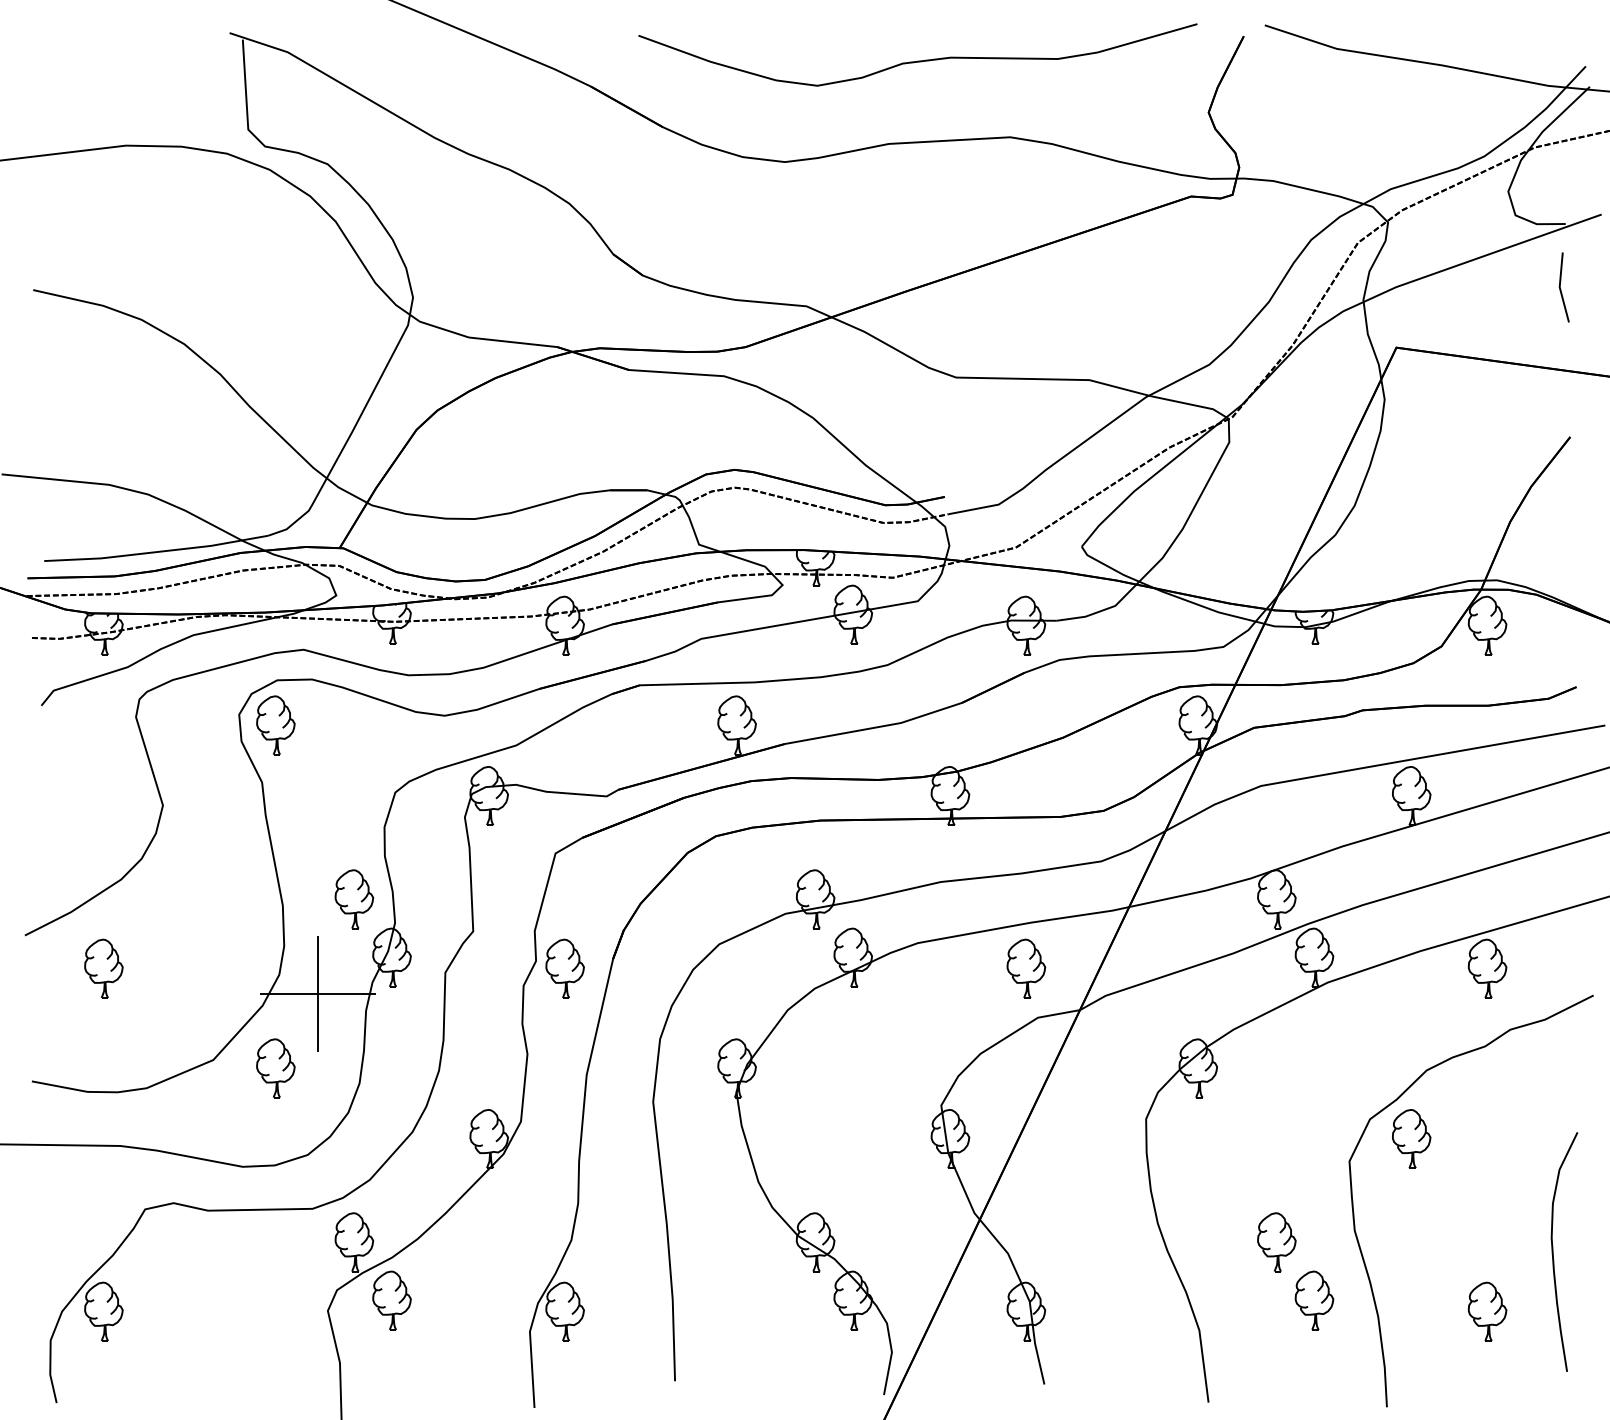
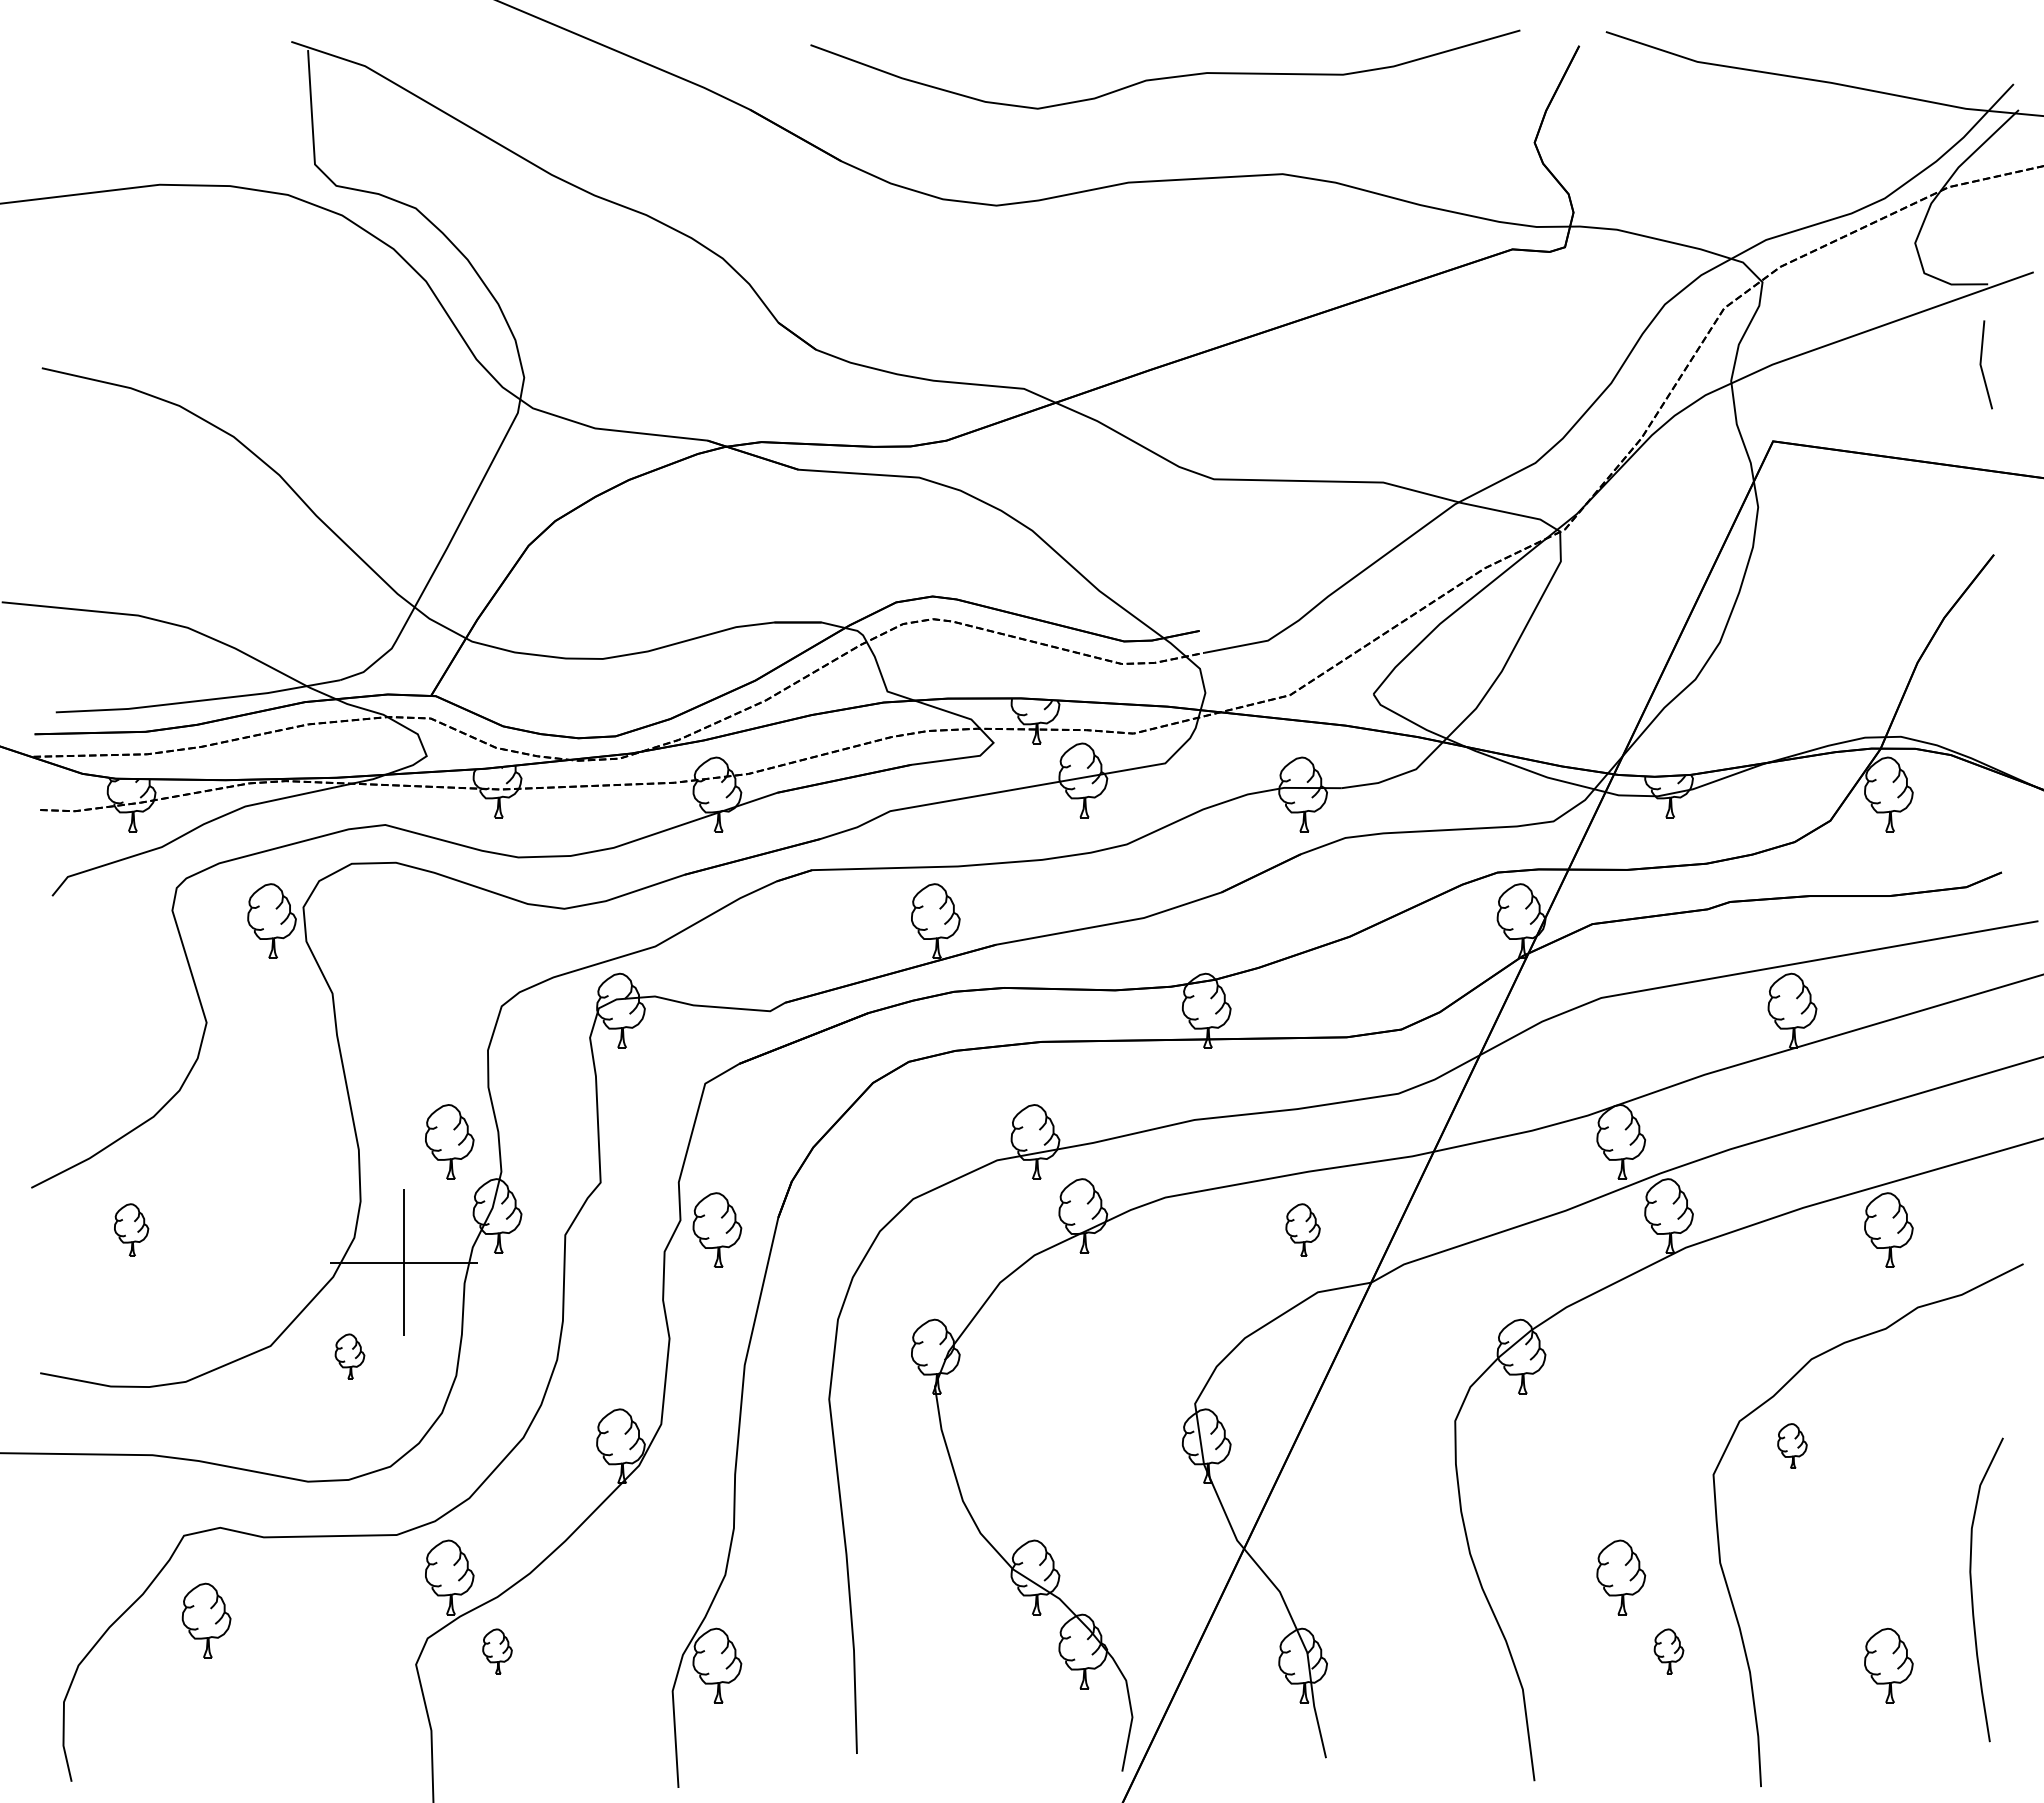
part: (275, 724) -> (271, 920), moved
part: (103, 968) -> (131, 1229), size x0.7
part: (1025, 968) -> (1302, 1229), size x0.7
part: (275, 1068) -> (349, 1356), size x0.6
part: (1411, 1138) -> (1792, 1445), size x0.6
part: (392, 1300) -> (497, 1651), size x0.6
part: (1314, 1300) -> (1668, 1651), size x0.6
part: (103, 1311) -> (206, 1620), moved

